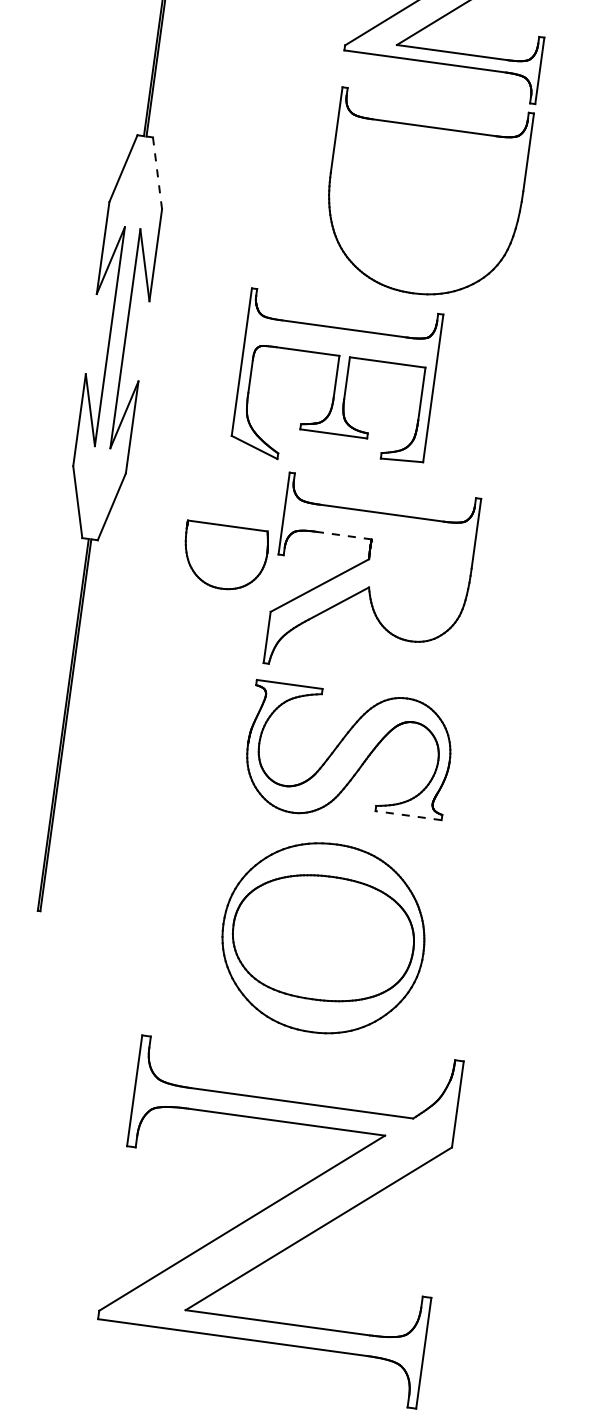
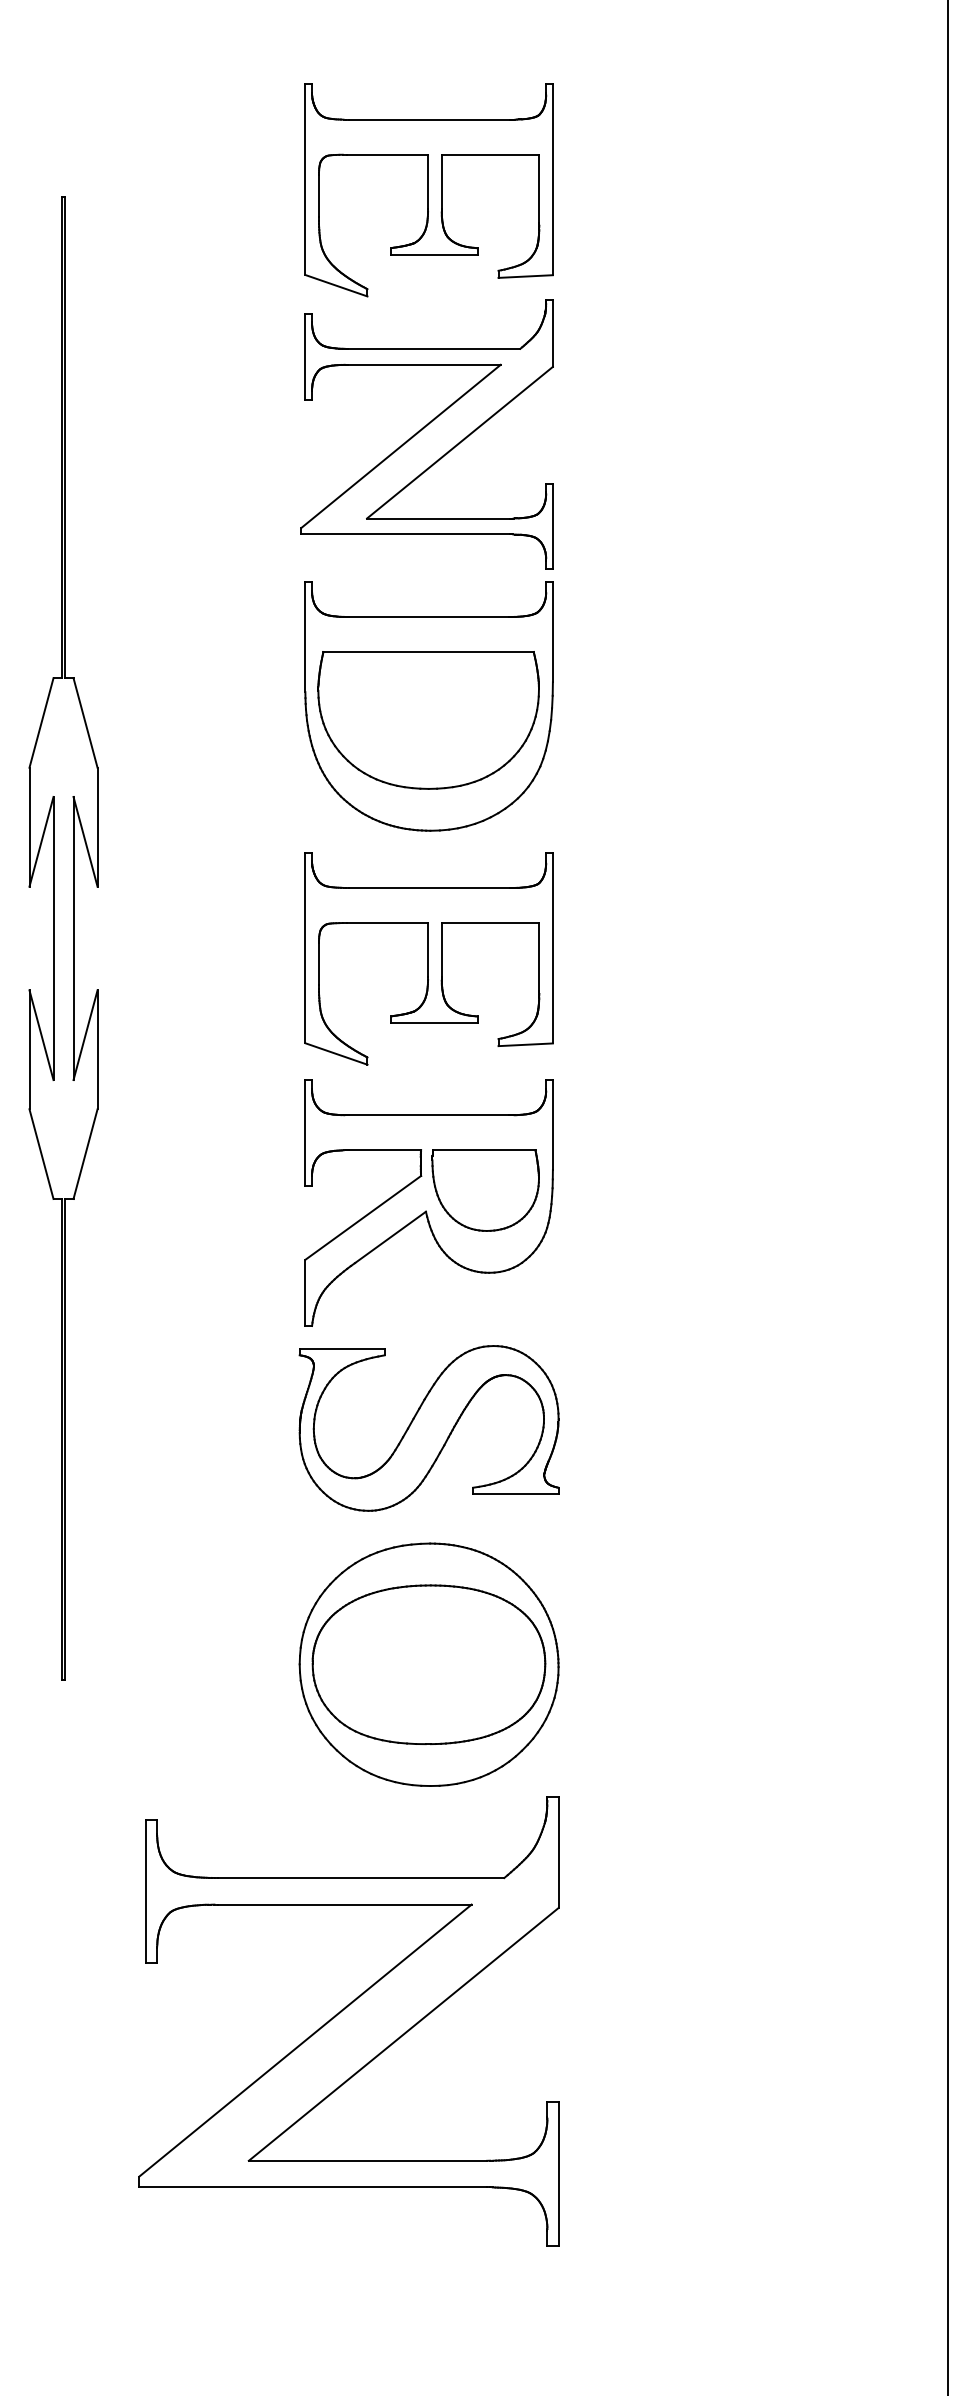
line: (157, 173) -> (85, 723), dashed -> solid
part: (423, 207) -> (428, 720), added
part: (335, 383) -> (428, 958), moved
line: (344, 535) -> (385, 1150), dashed -> solid
part: (224, 557) -> (485, 1190), moved
line: (408, 815) -> (515, 1494), dashed -> solid
part: (277, 1212) -> (348, 2021), moved

